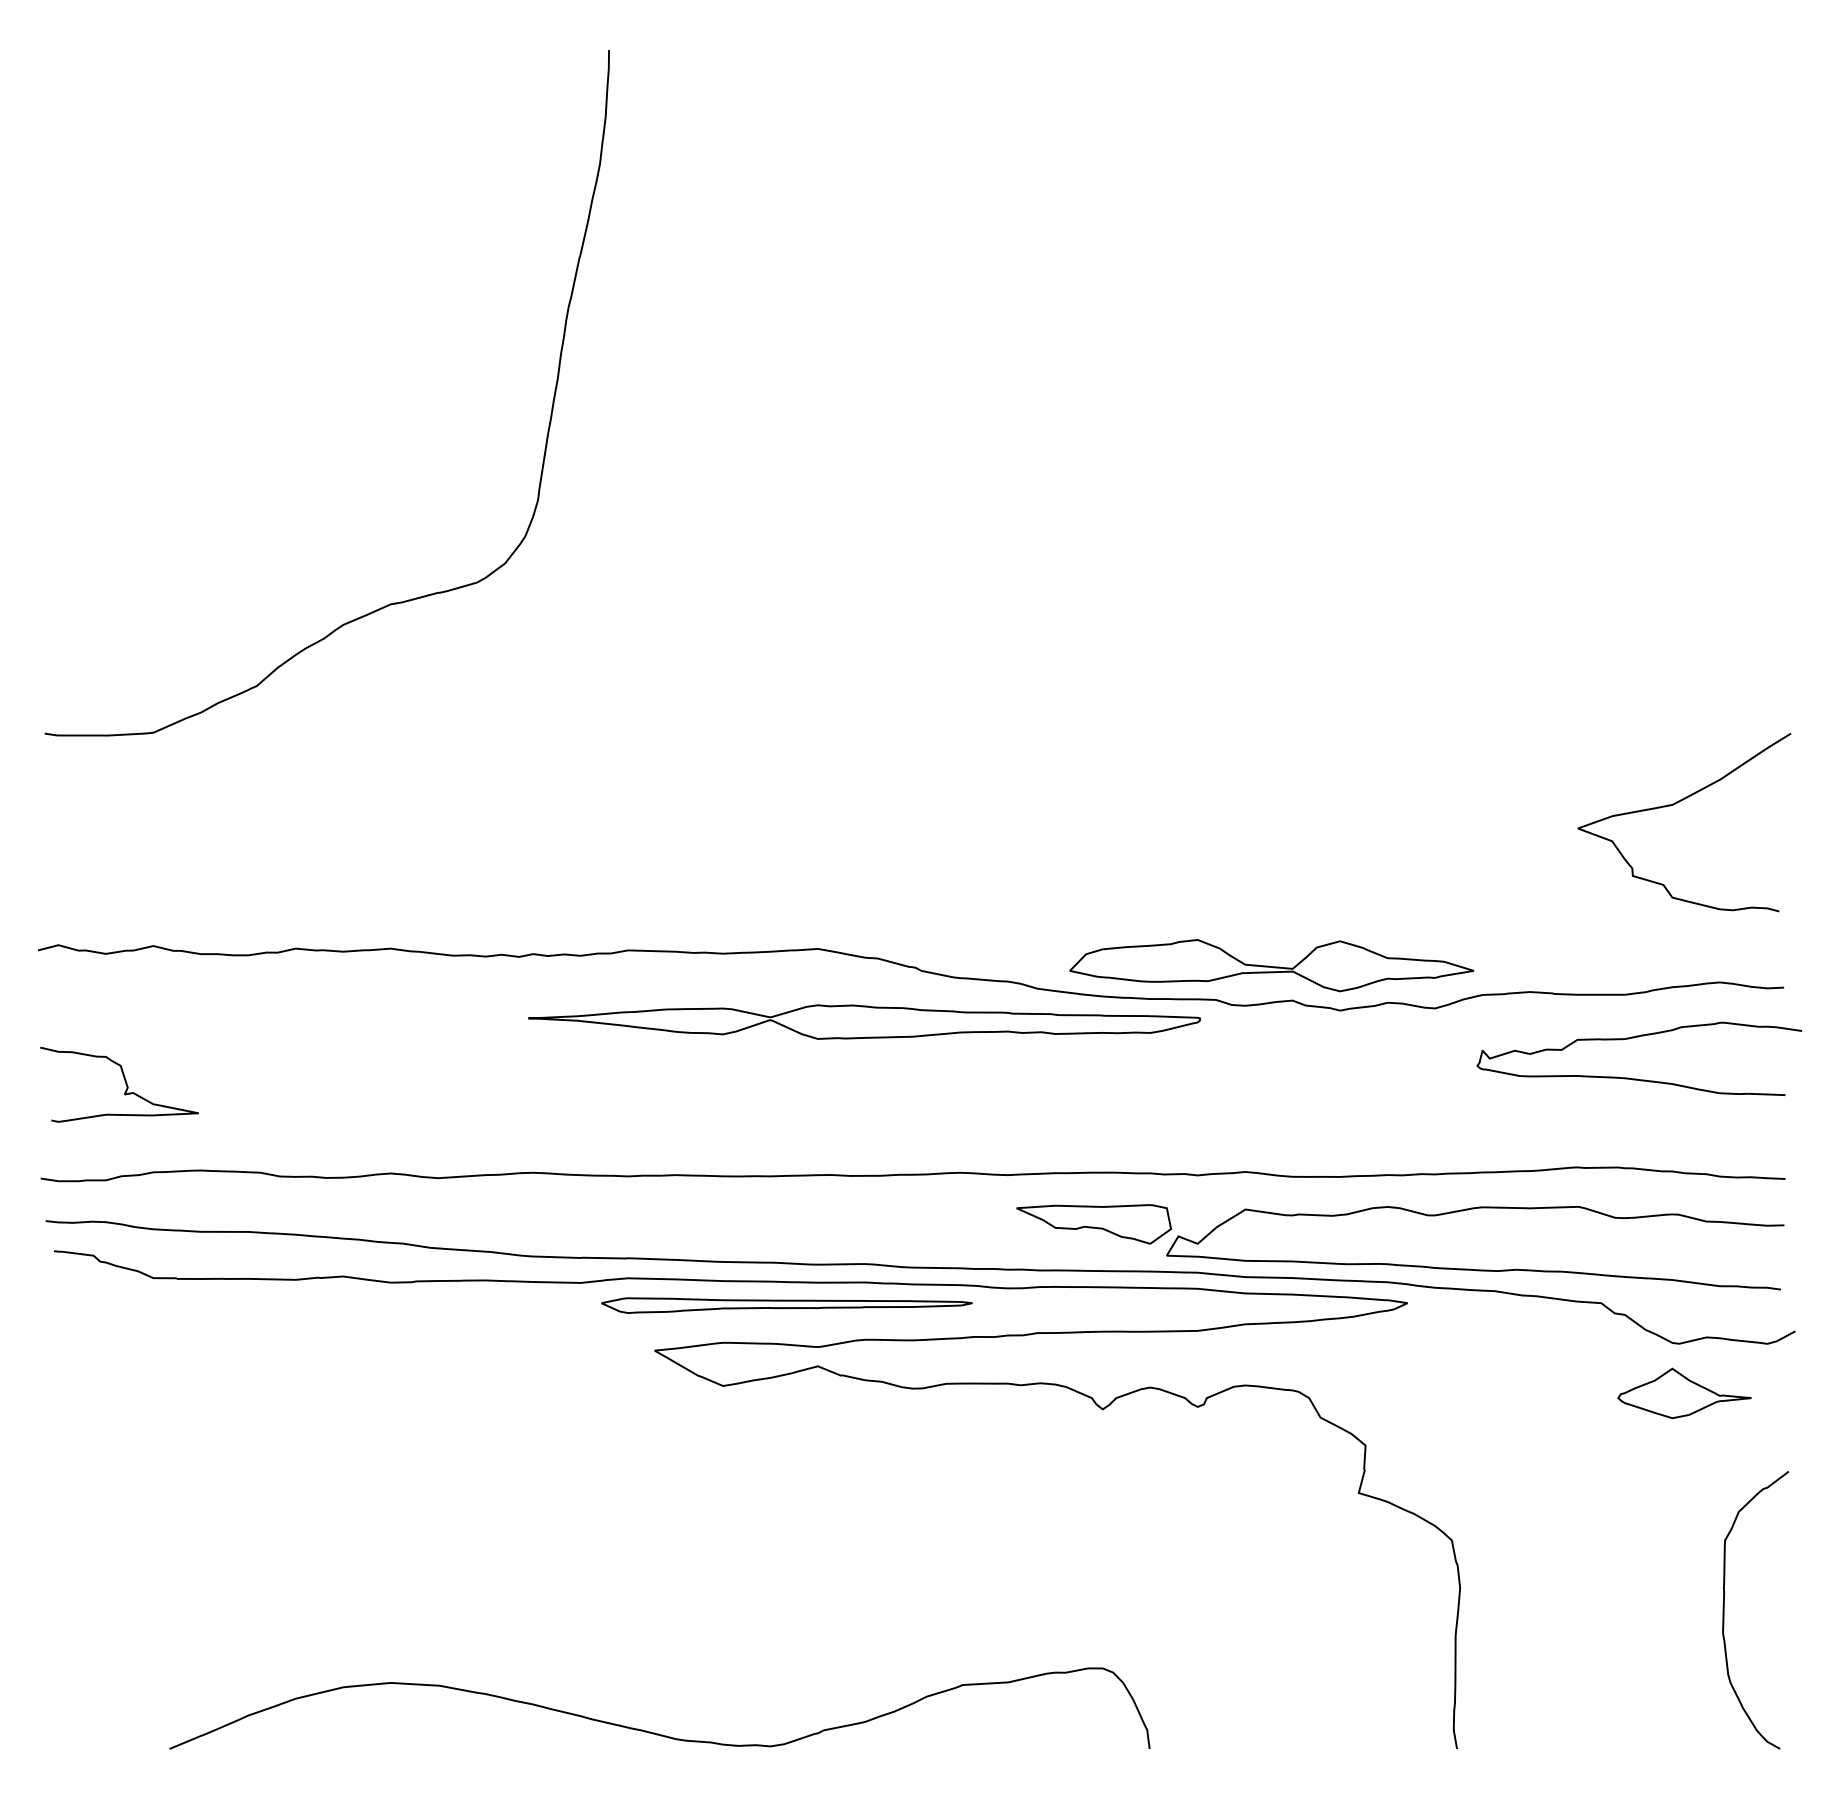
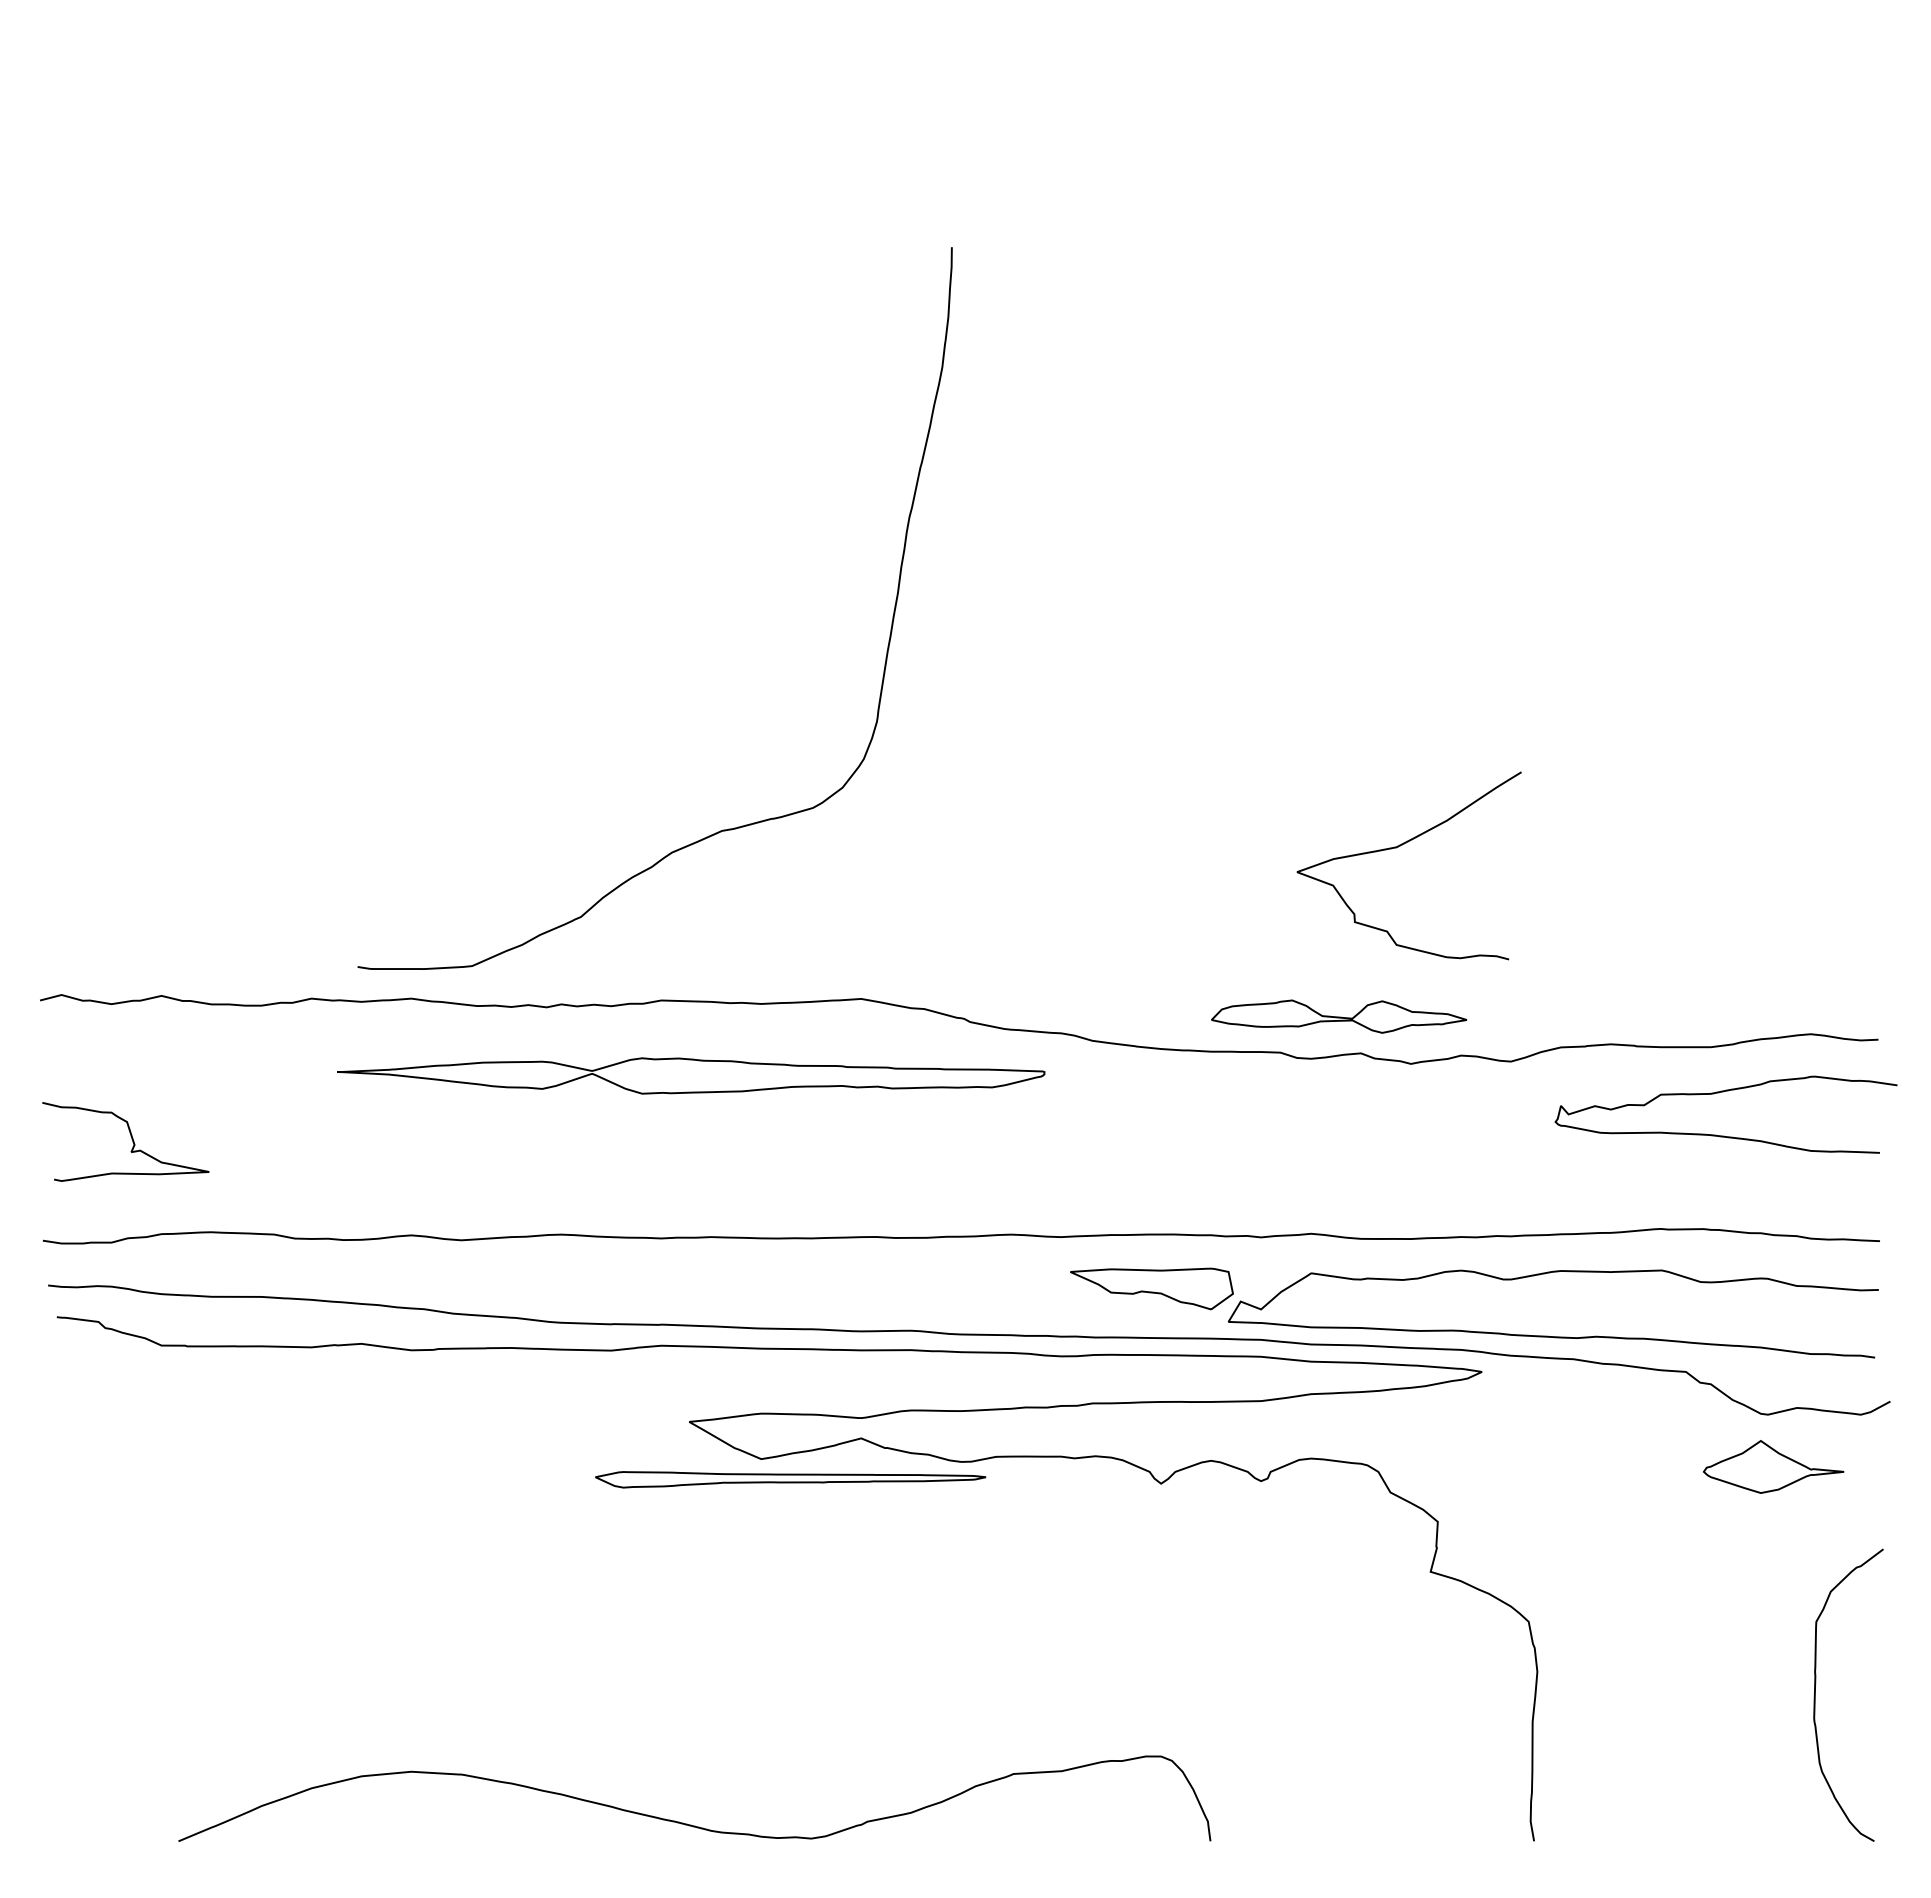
curve: (389, 603) -> (720, 830), moved
curve: (1675, 804) -> (1399, 846), moved
part: (1271, 965) -> (1338, 1016), size x0.6
part: (864, 1021) -> (691, 1075), moved
part: (786, 1305) -> (790, 1479), moved

